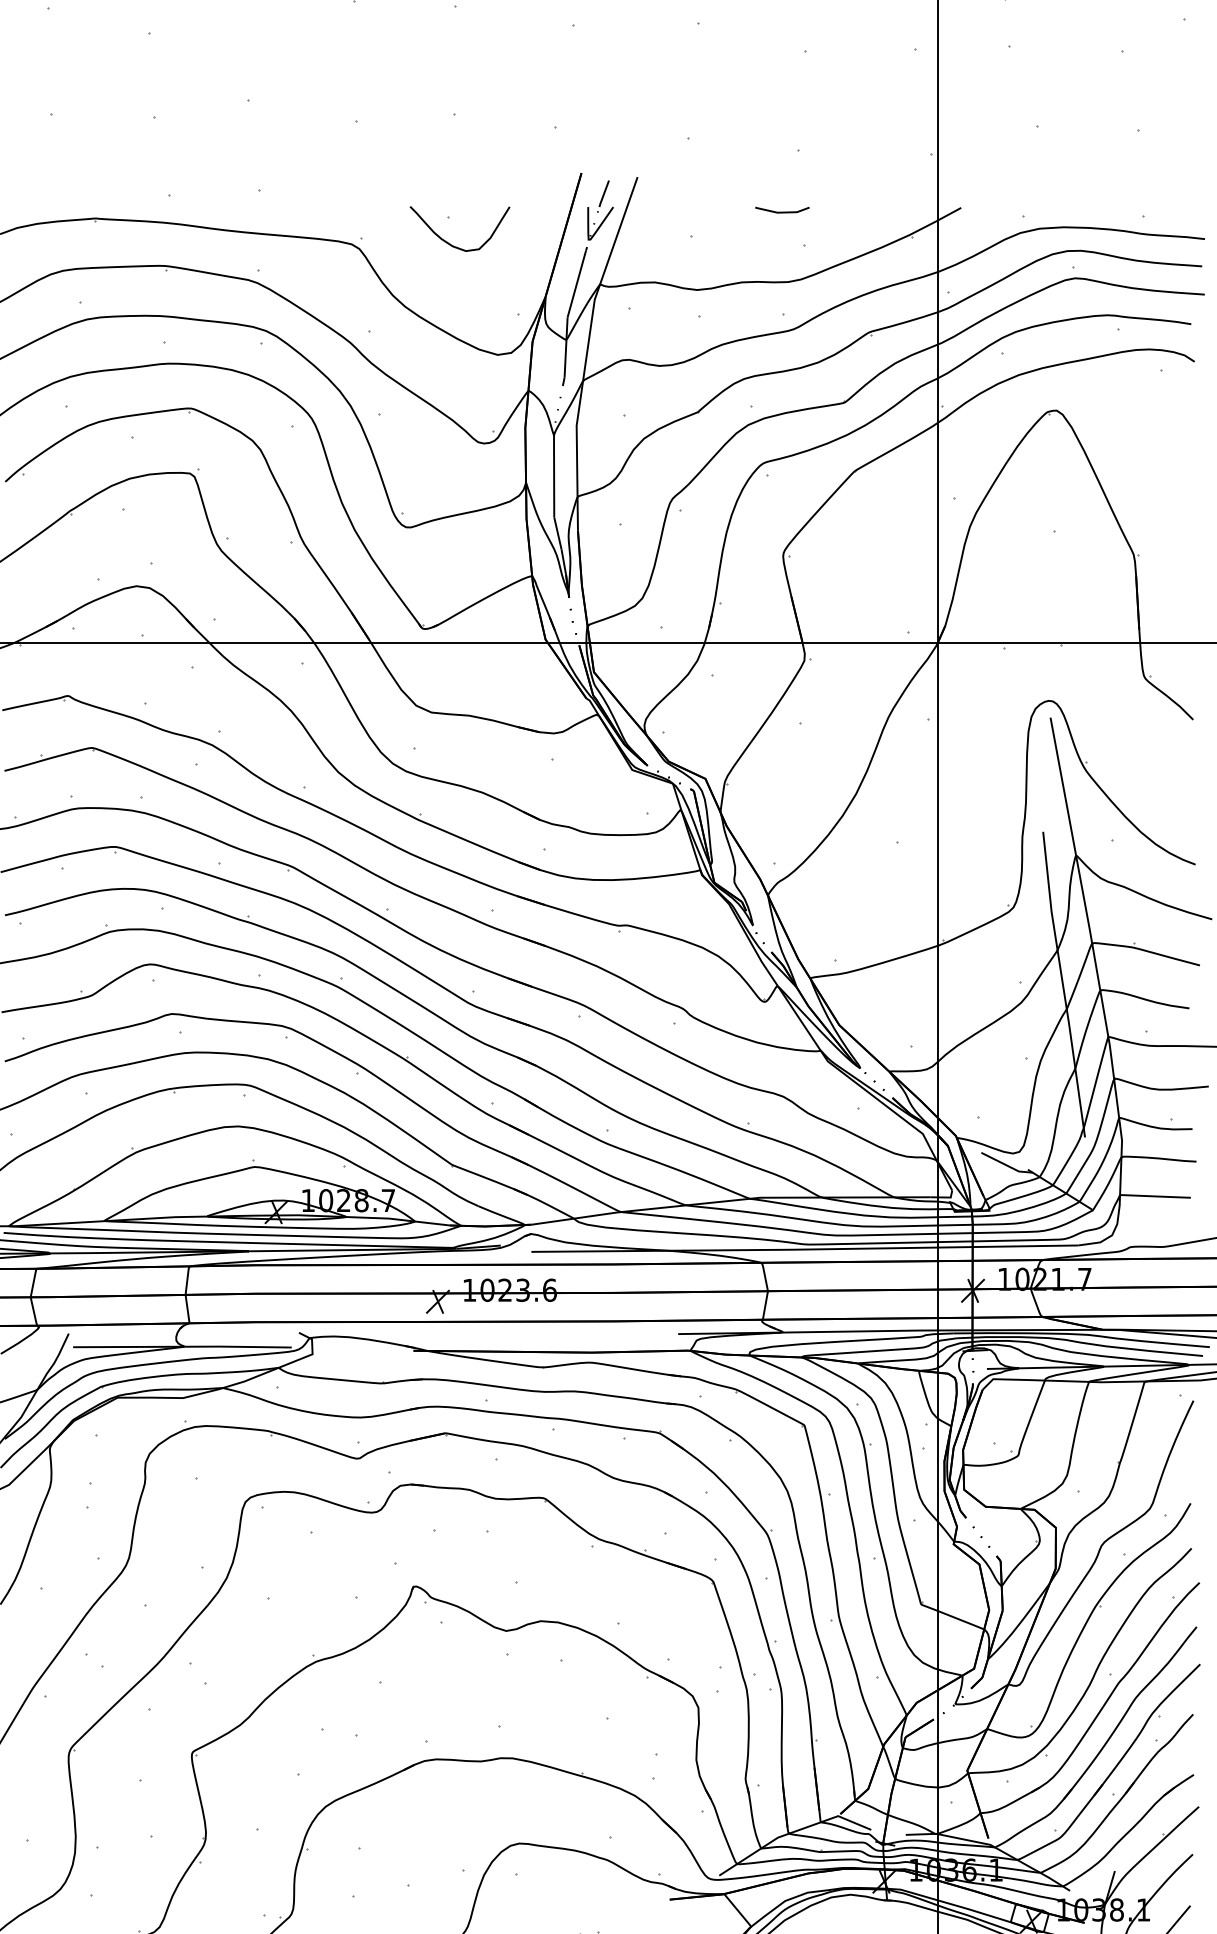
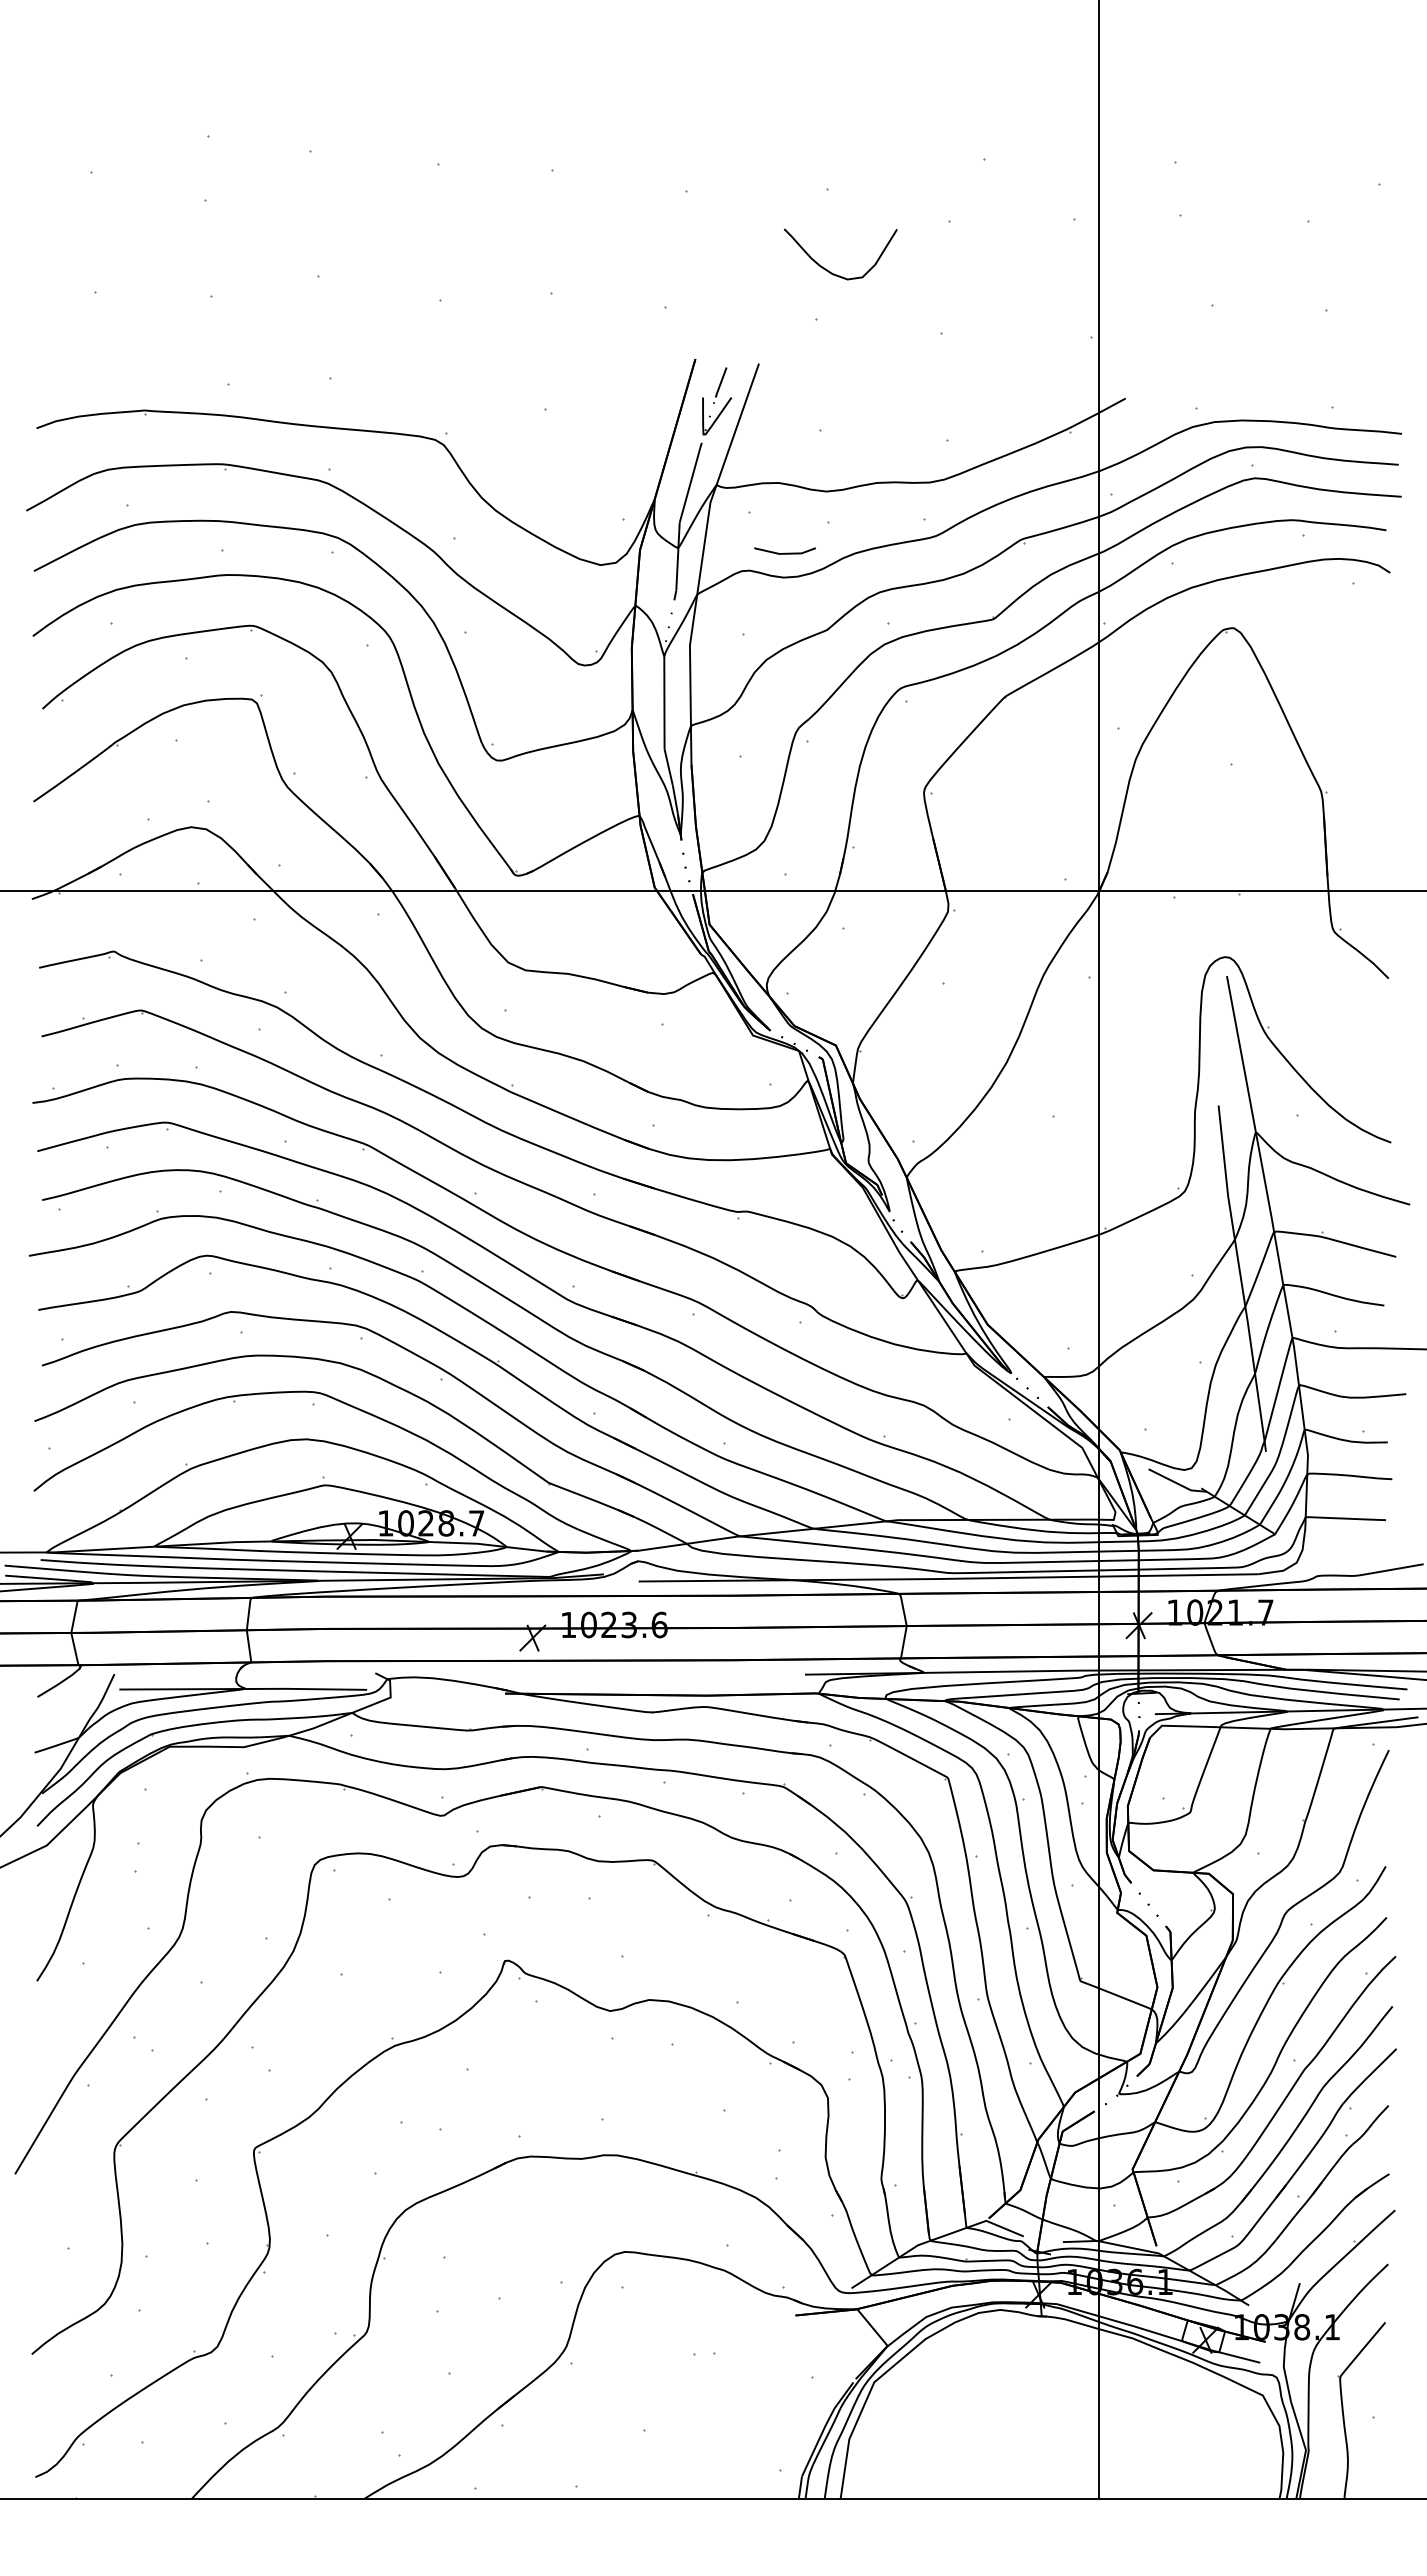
line: (781, 211) -> (784, 552), moved
curve: (452, 244) -> (832, 272), moved

